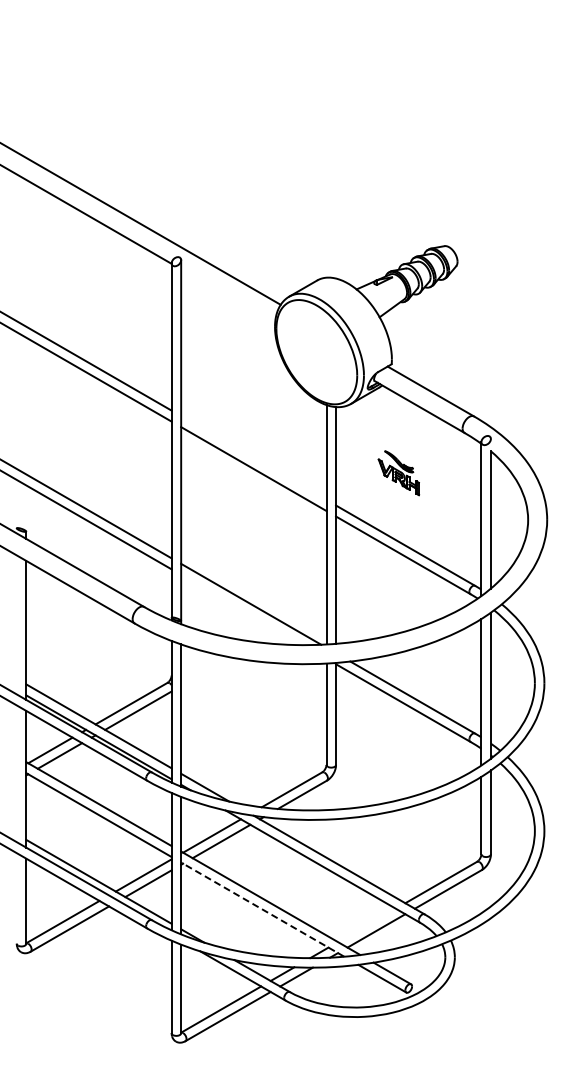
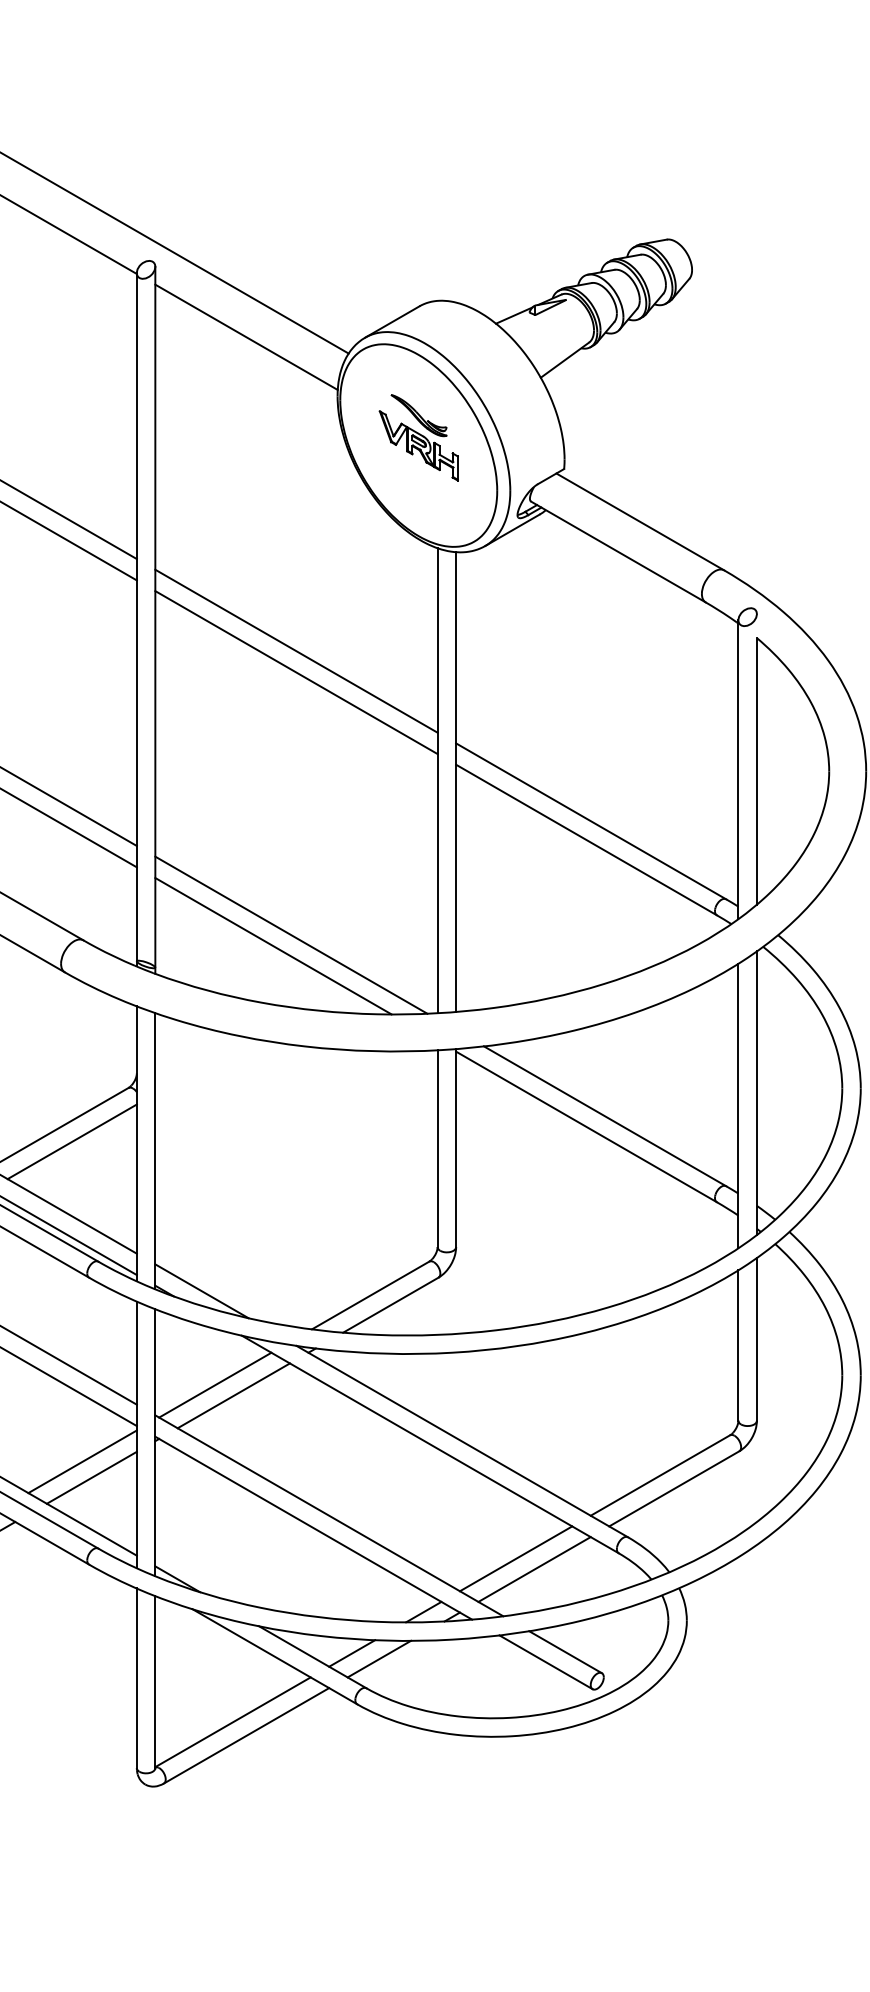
line: (228, 296) -> (247, 337), added
line: (253, 458) -> (295, 652), added
part: (398, 473) -> (418, 438), moved
line: (241, 609) -> (272, 945), added
line: (262, 909) -> (313, 1527), dashed -> solid
line: (366, 925) -> (515, 1558), added

